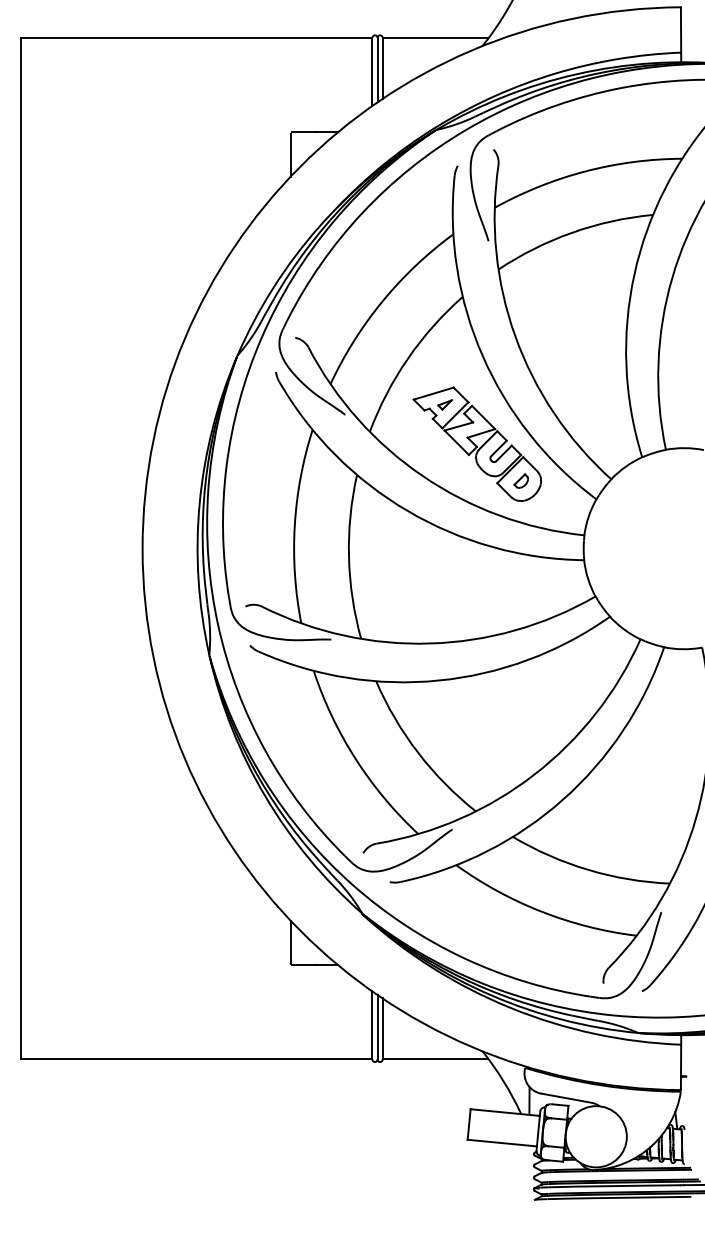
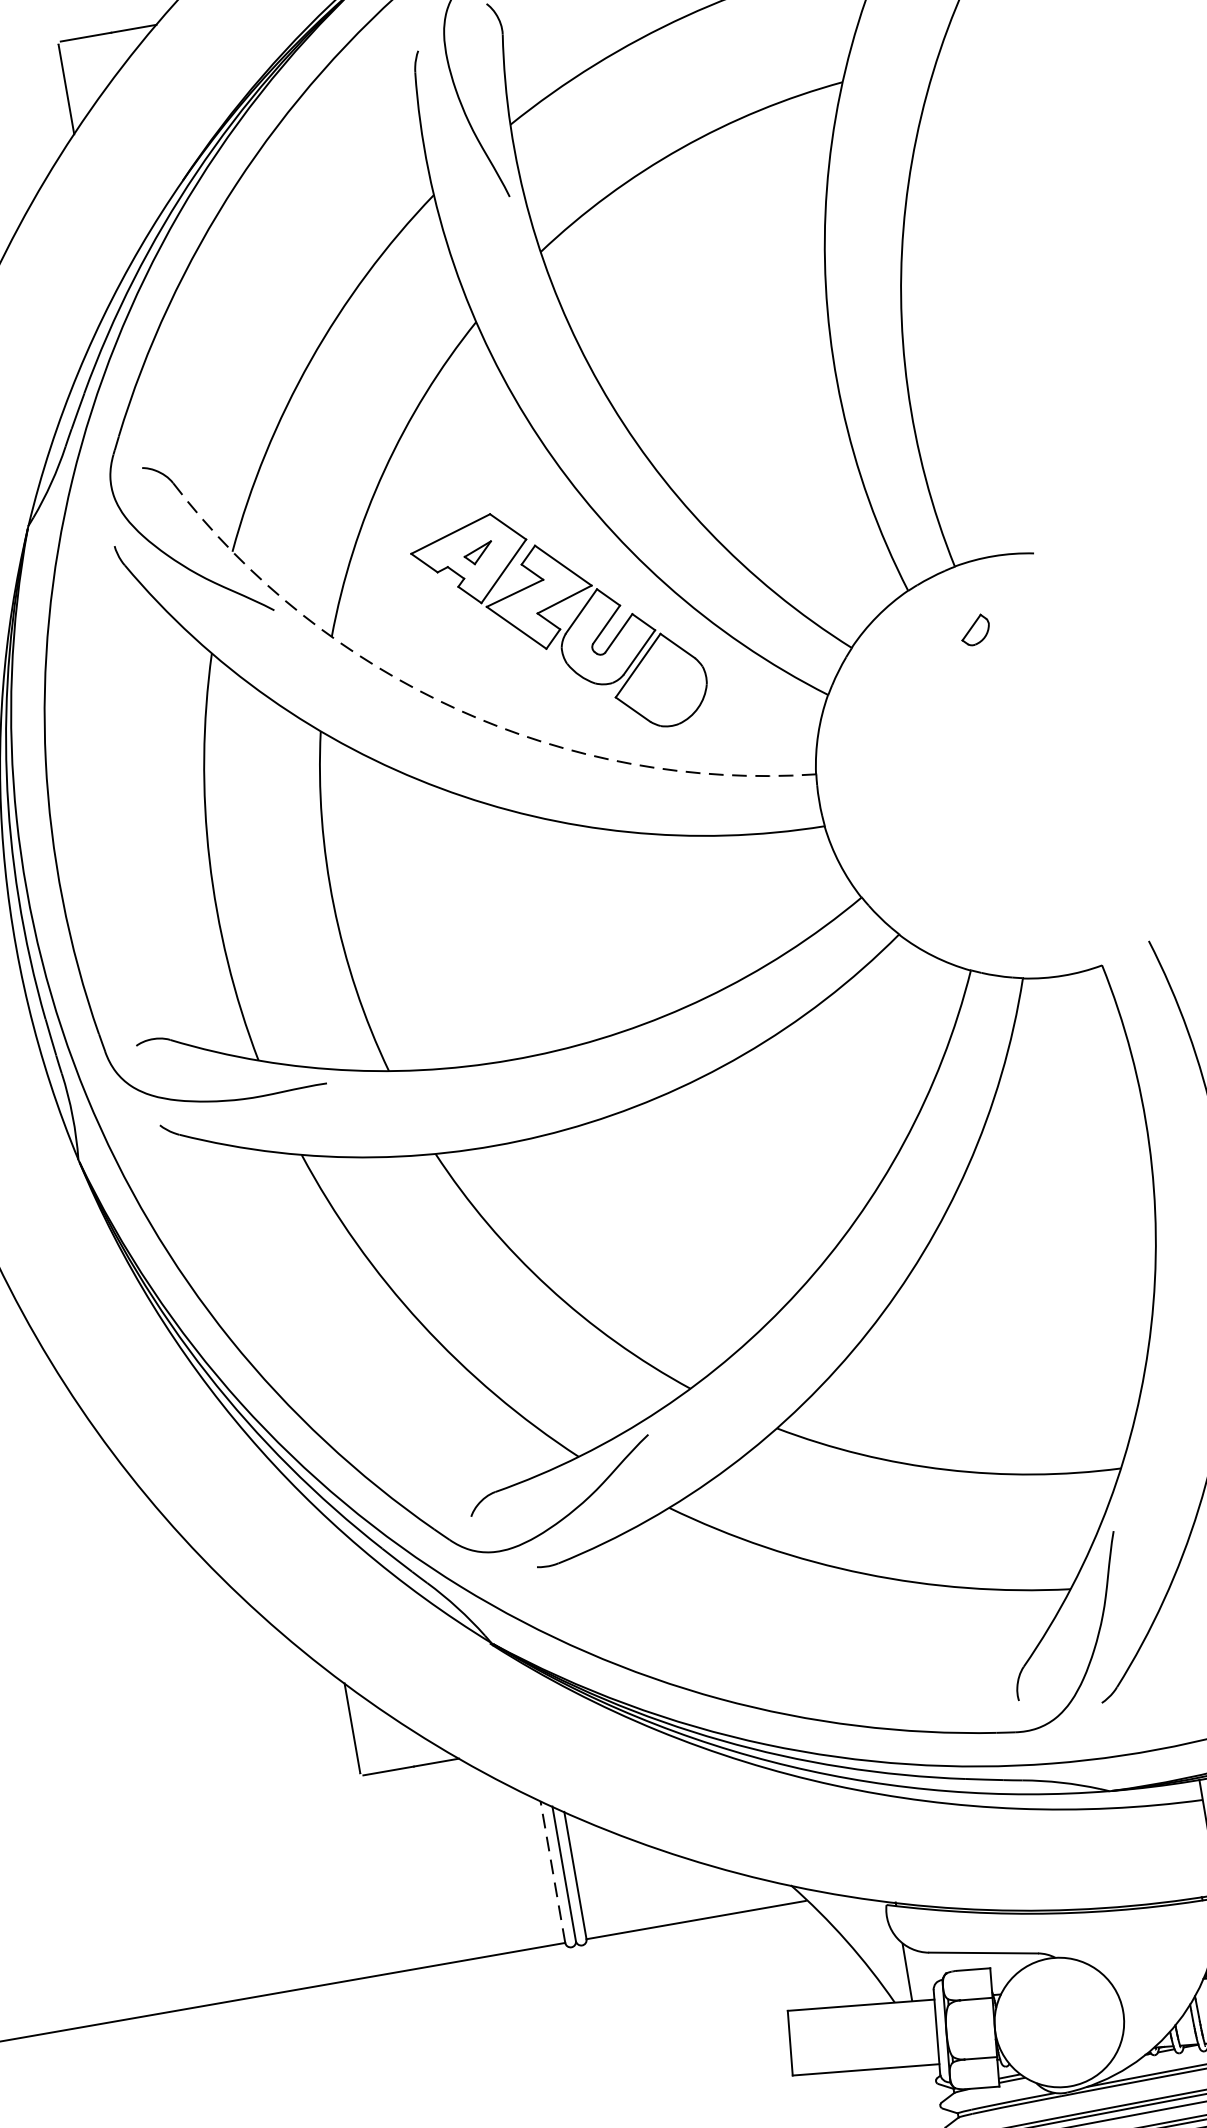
arc: (422, 476) -> (457, 710), solid -> dashed
part: (520, 480) -> (973, 629), moved
line: (372, 1024) -> (552, 1870), solid -> dashed

